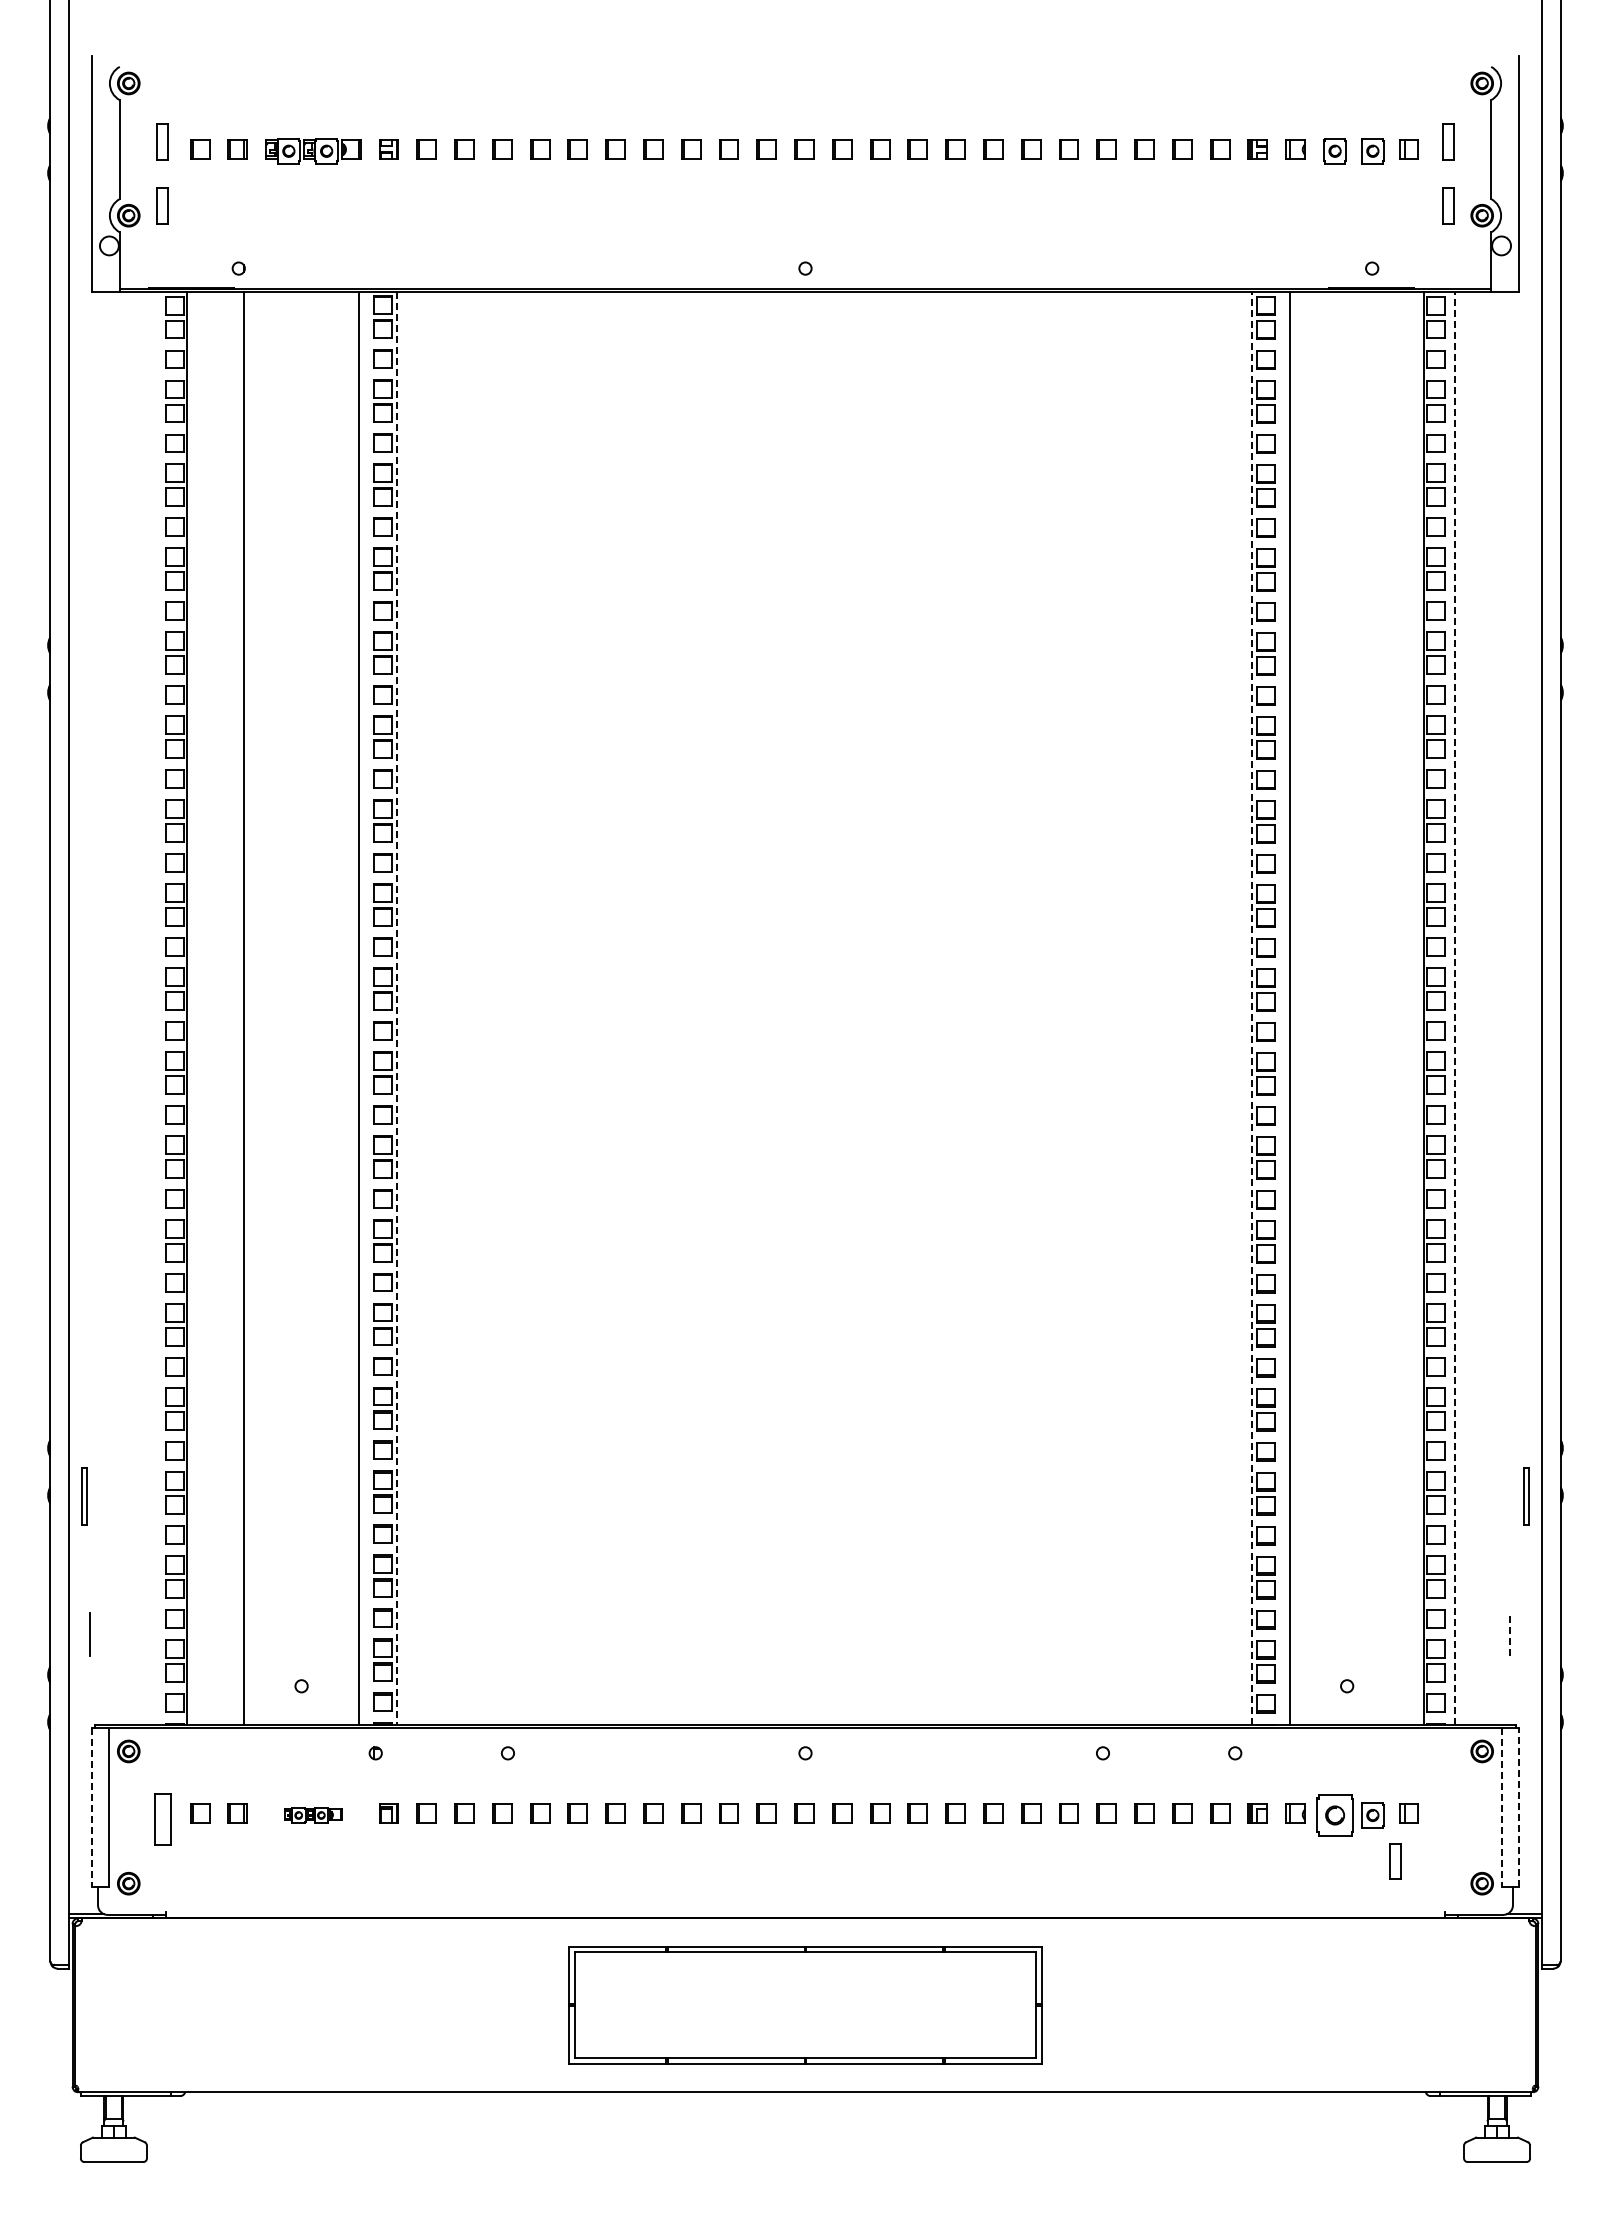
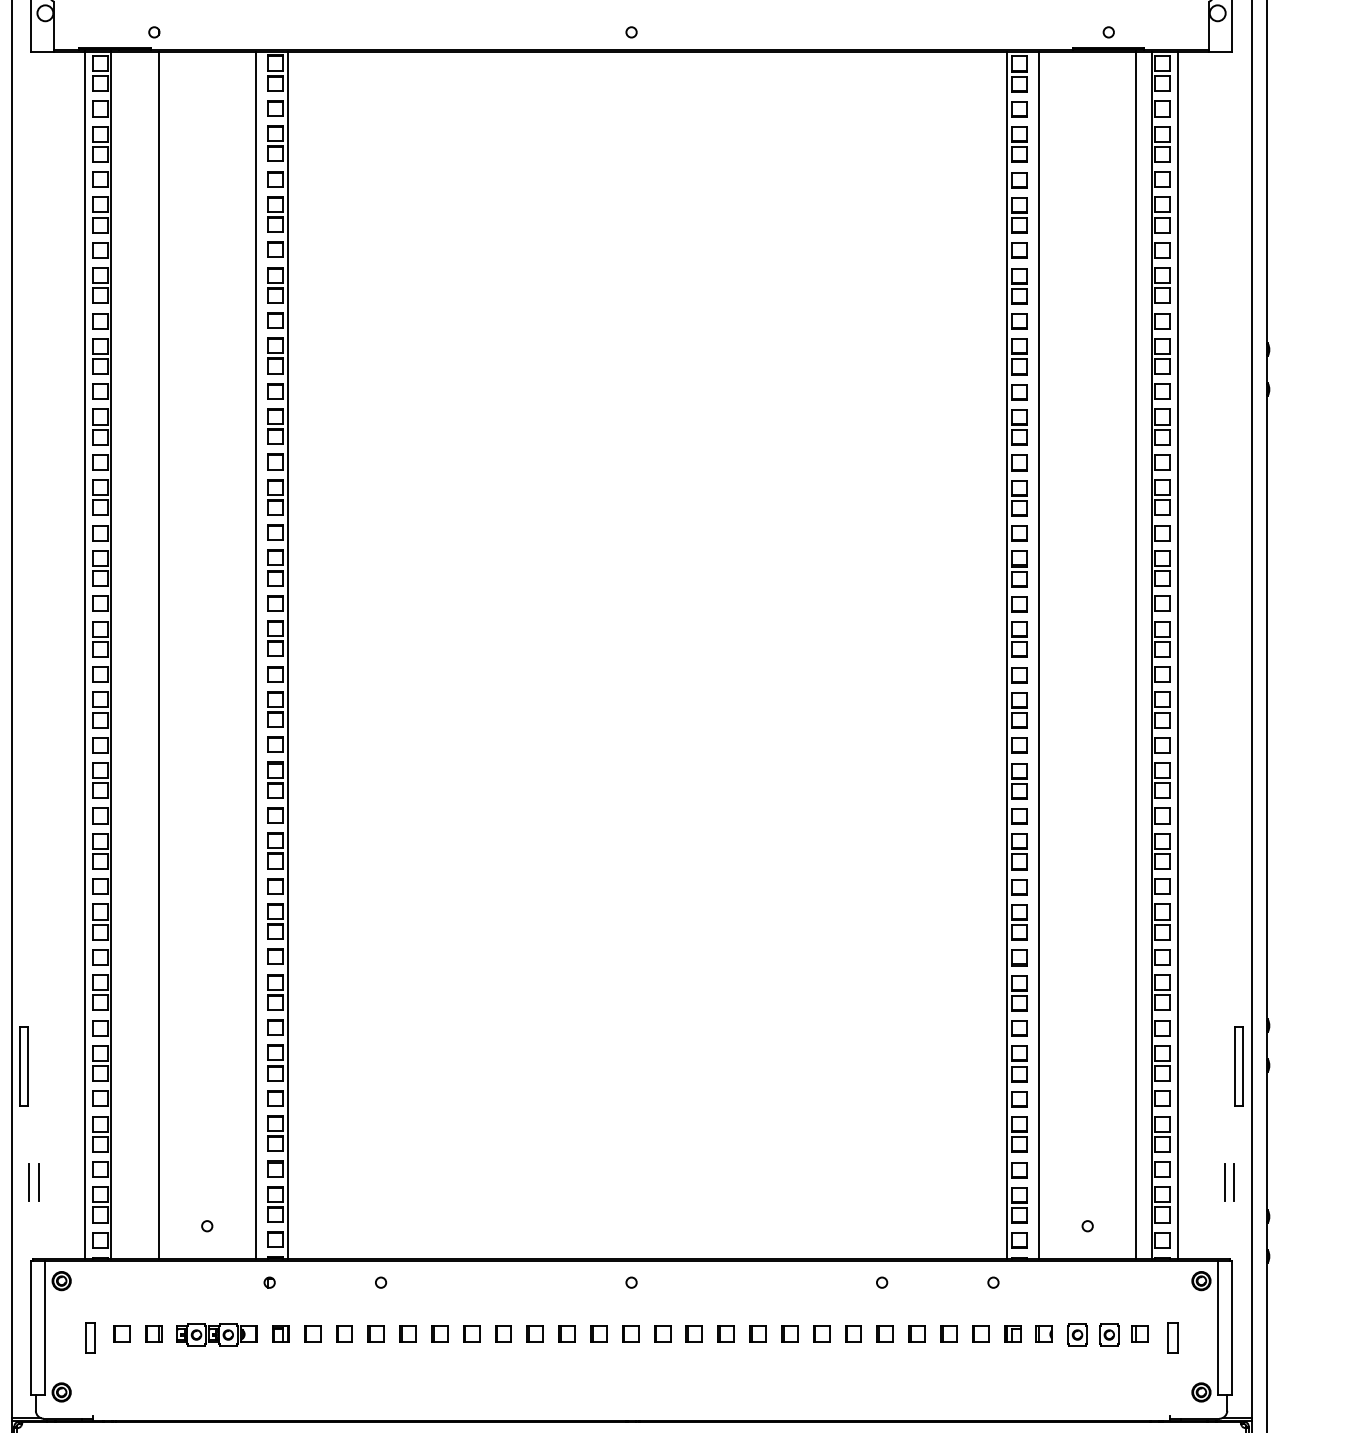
line: (156, 1008) -> (85, 655), added
line: (1251, 1008) -> (1007, 655), dashed -> solid
line: (1404, 1008) -> (1136, 655), added
line: (1454, 1008) -> (1178, 655), dashed -> solid
line: (397, 1009) -> (288, 656), dashed -> solid
part: (84, 1496) -> (24, 1066), size x1.67
part: (1526, 1496) -> (1238, 1066), size x1.67
line: (1509, 1633) -> (1224, 1181), dashed -> solid
line: (1520, 1633) -> (1233, 1181), added
line: (100, 1634) -> (37, 1182), added
line: (1518, 1806) -> (1231, 1327), dashed -> solid
line: (92, 1807) -> (31, 1328), dashed -> solid
line: (1501, 1807) -> (1217, 1328), dashed -> solid
part: (313, 1815) -> (217, 1335), size x1.67
part: (1334, 1815) -> (1077, 1335), size x0.62
part: (162, 1819) -> (90, 1338), size x0.71
part: (1395, 1861) -> (1173, 1338), moved

